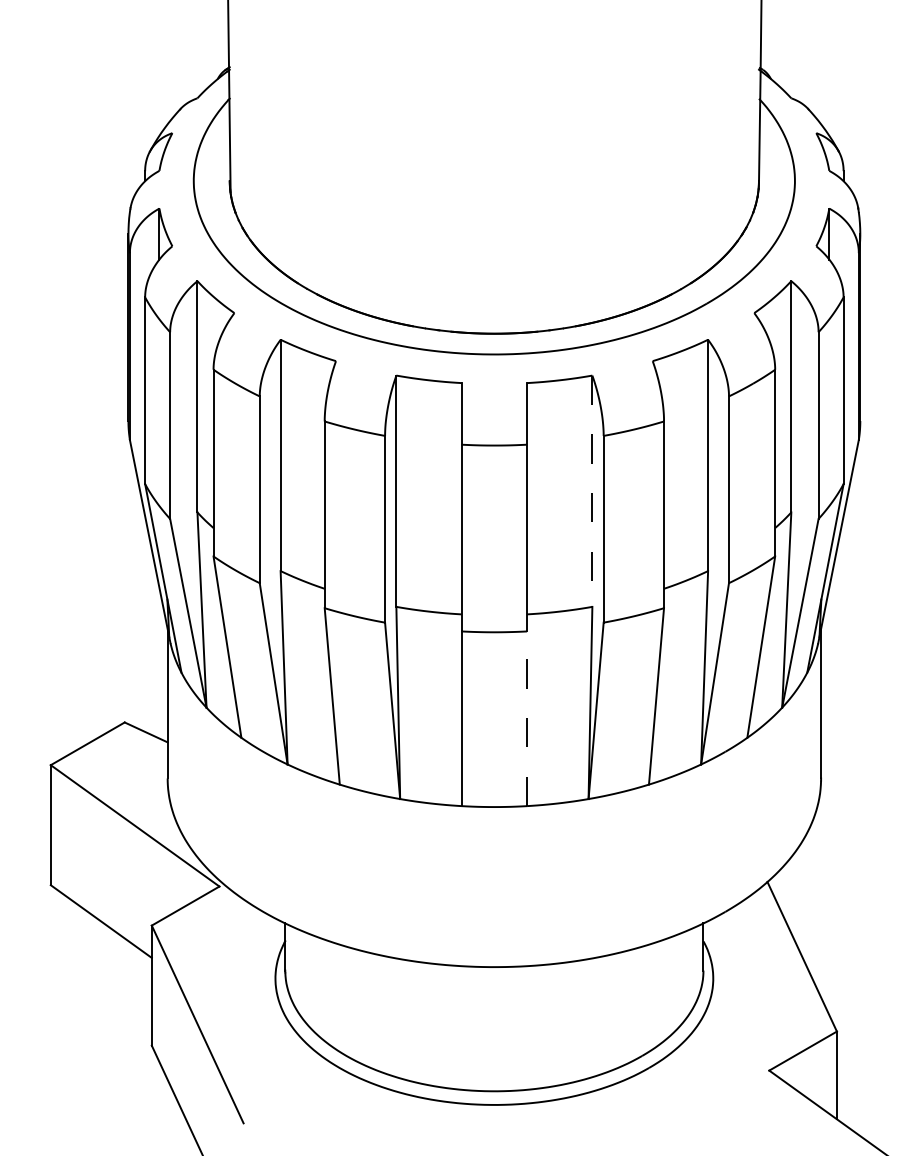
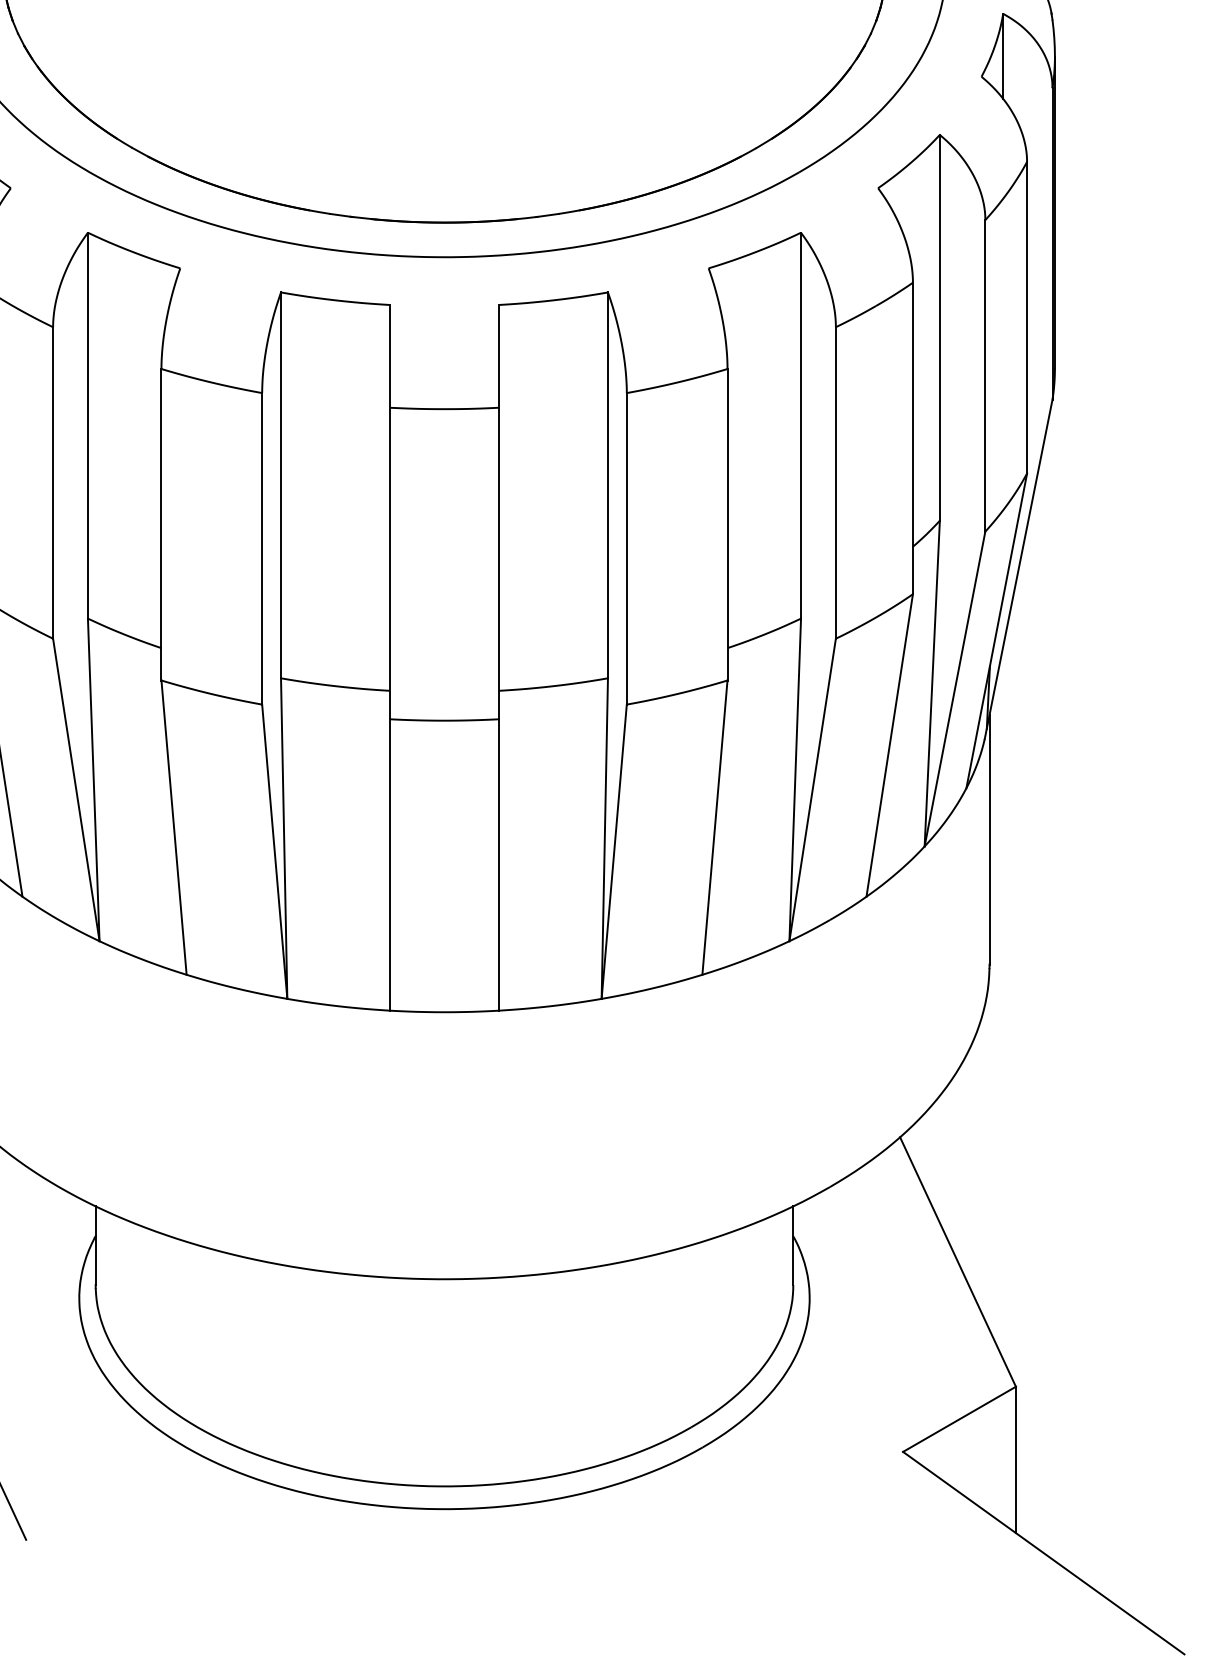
line: (592, 491) -> (608, 485), dashed -> solid
line: (527, 718) -> (499, 864), dashed -> solid

